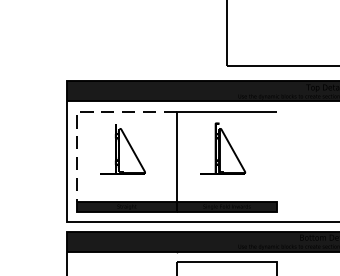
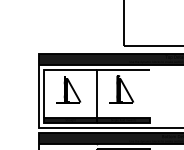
line: (81, 110) -> (46, 69), dashed -> solid

